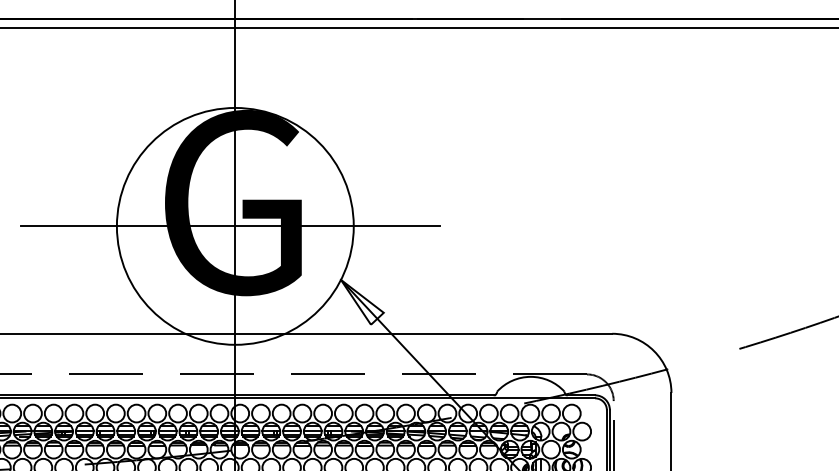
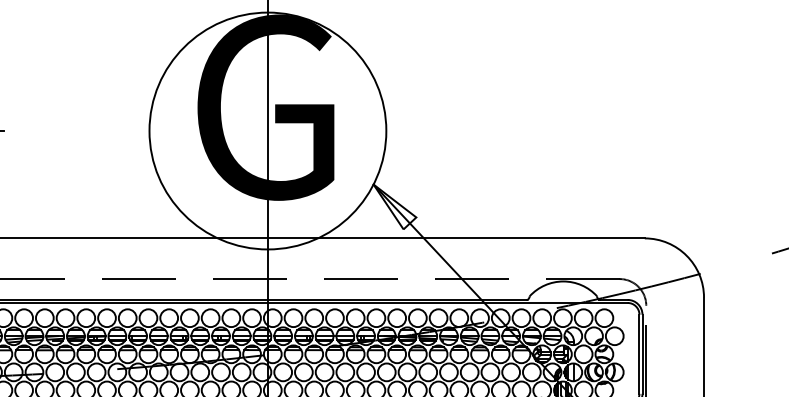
line: (230, 226) -> (263, 131), removed

